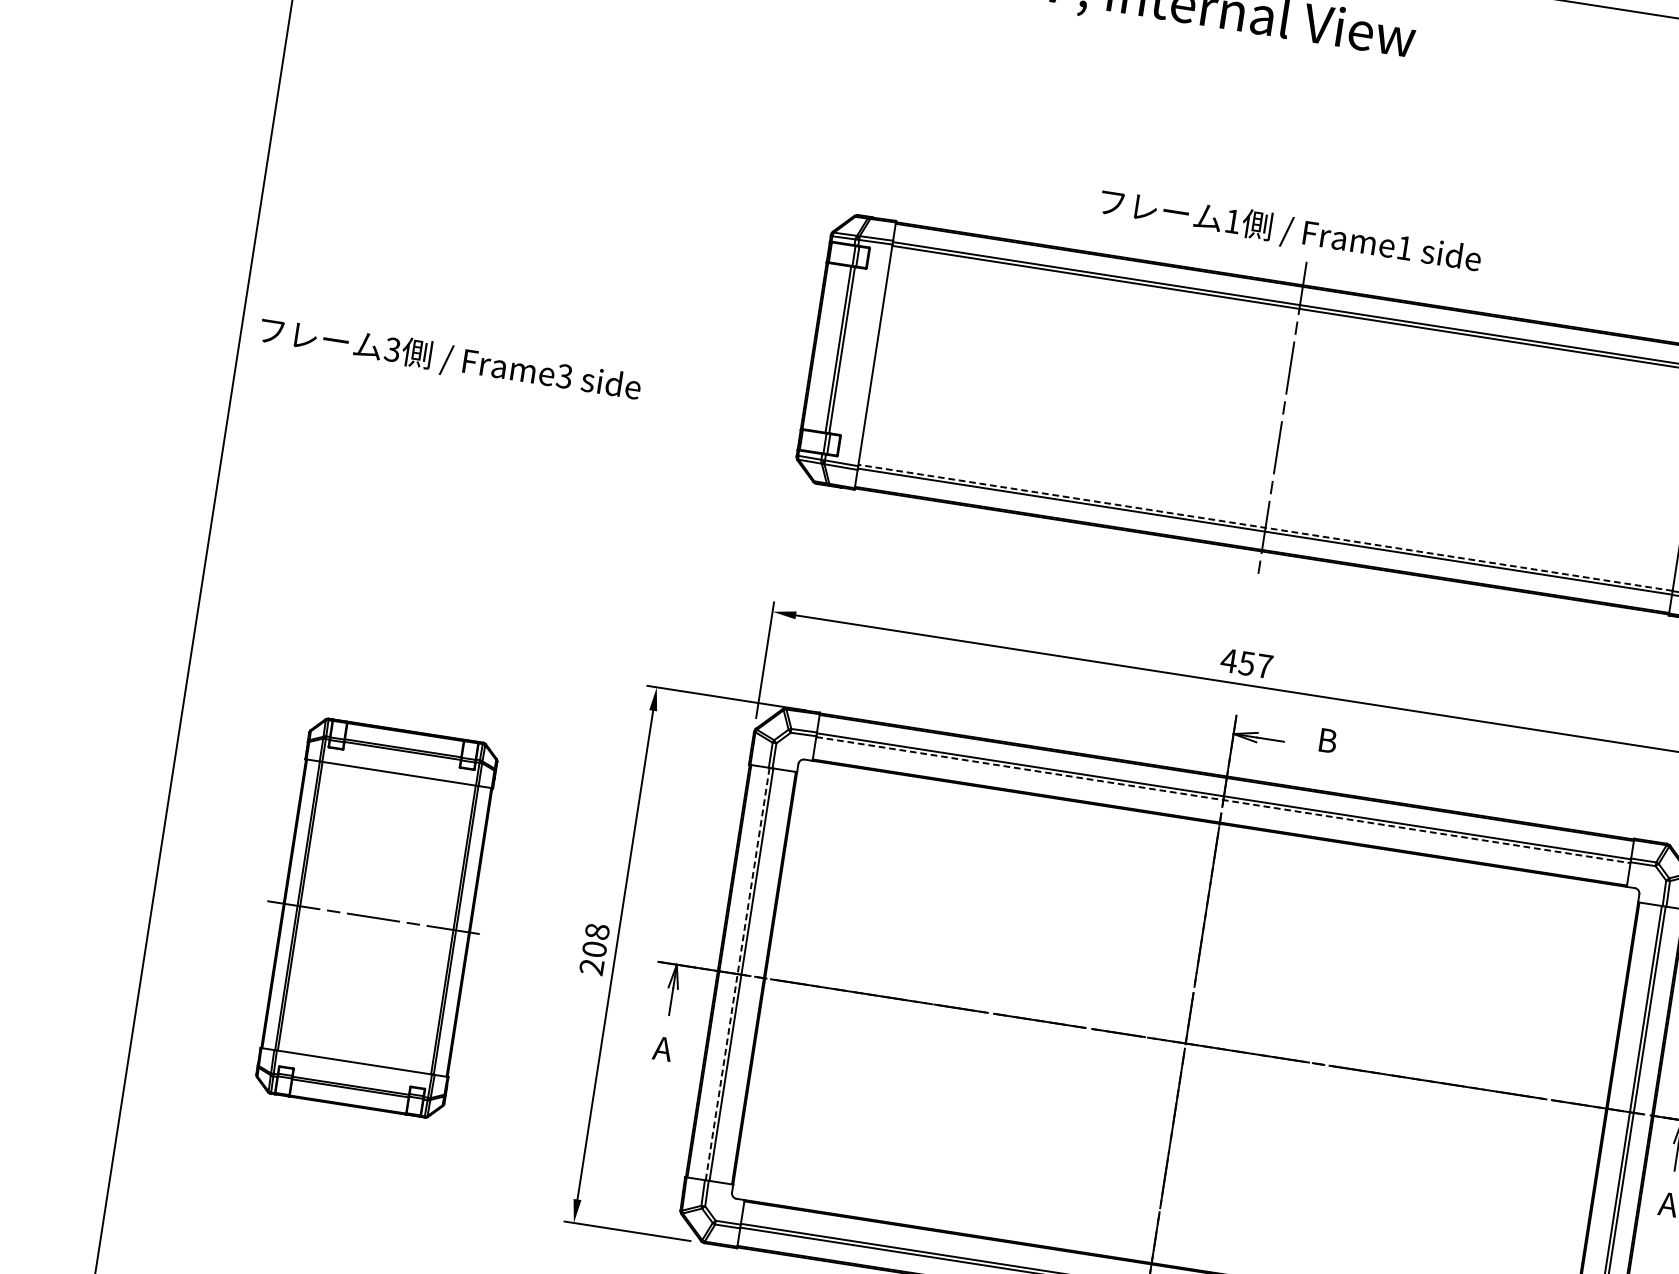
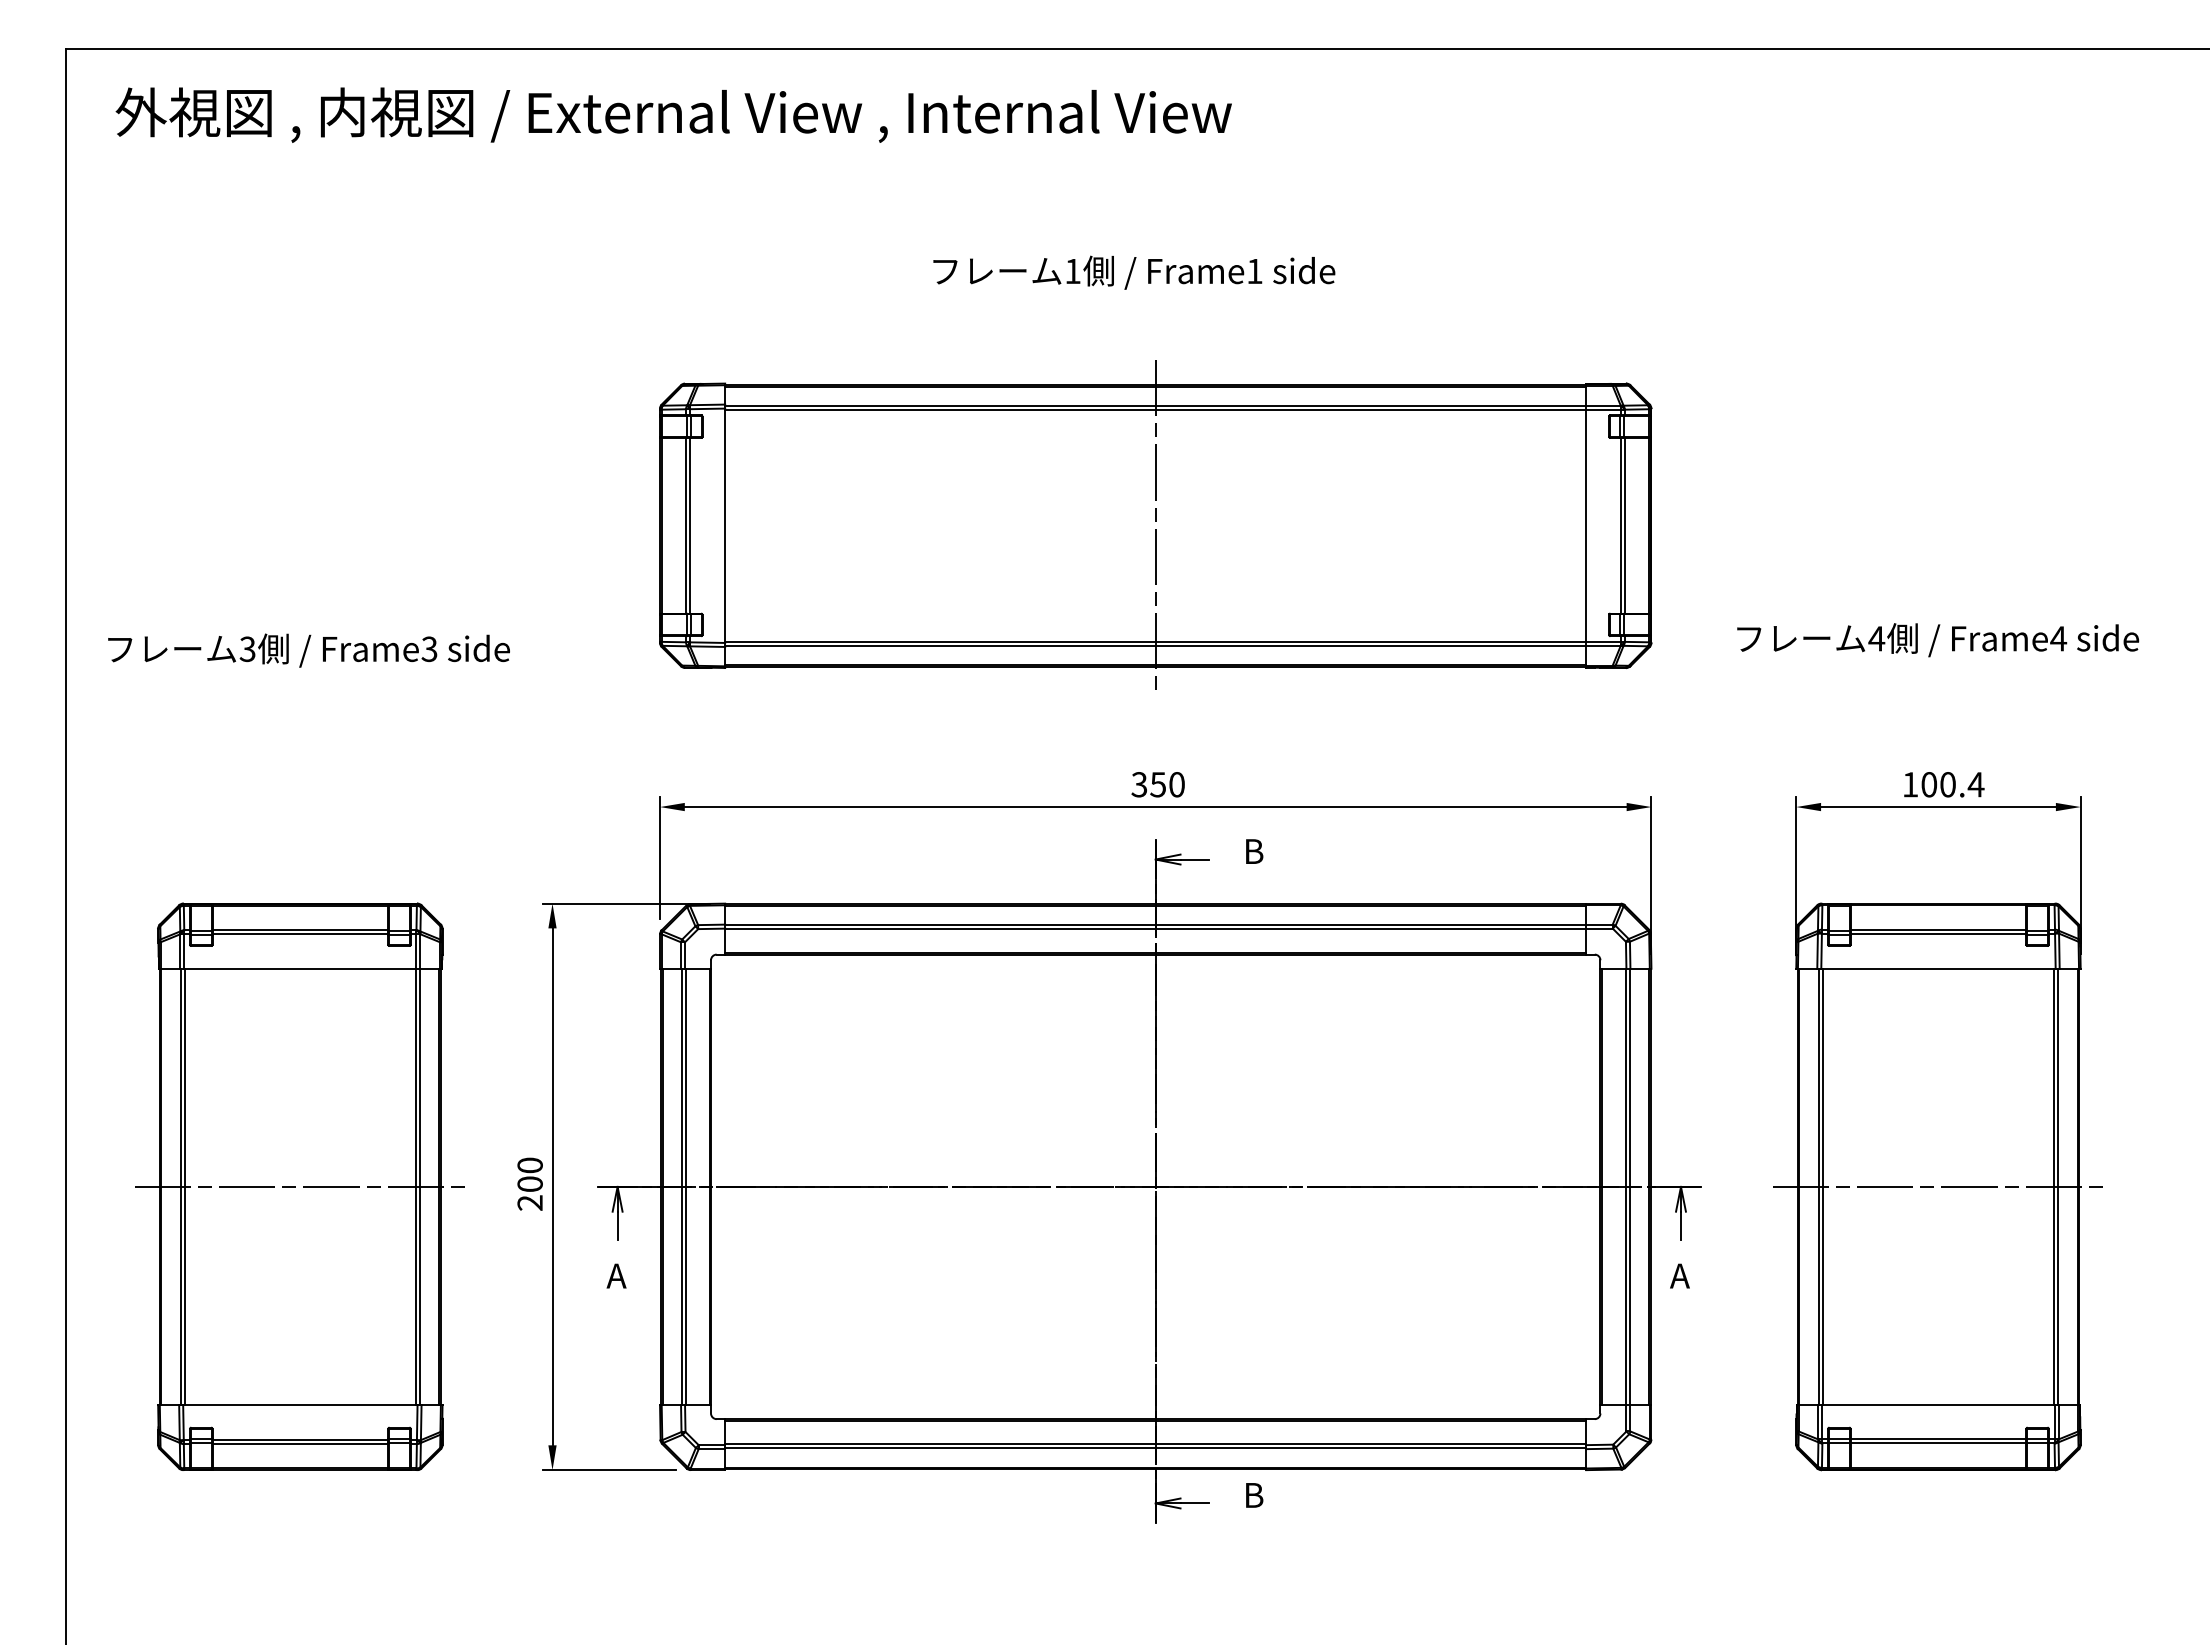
text: (1290, 231) -> (1134, 272), moved
text: (449, 359) -> (308, 650), moved
line: (1265, 527) -> (1155, 641), dashed -> solid
text: (1246, 663) -> (1157, 784), 457 -> 350
line: (1223, 800) -> (1155, 929), dashed -> solid
part: (376, 917) -> (299, 1186), size x1.43
text: (596, 931) -> (529, 1165), 208 -> 200
line: (737, 973) -> (681, 1186), dashed -> solid

